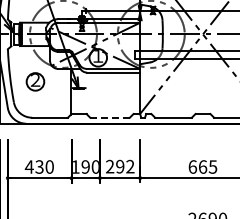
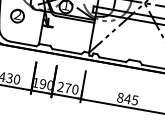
line: (110, 117) -> (67, 51), dashed -> solid
text: (125, 166) -> (71, 88), 292 -> 270
text: (197, 166) -> (123, 98), 665 -> 845

